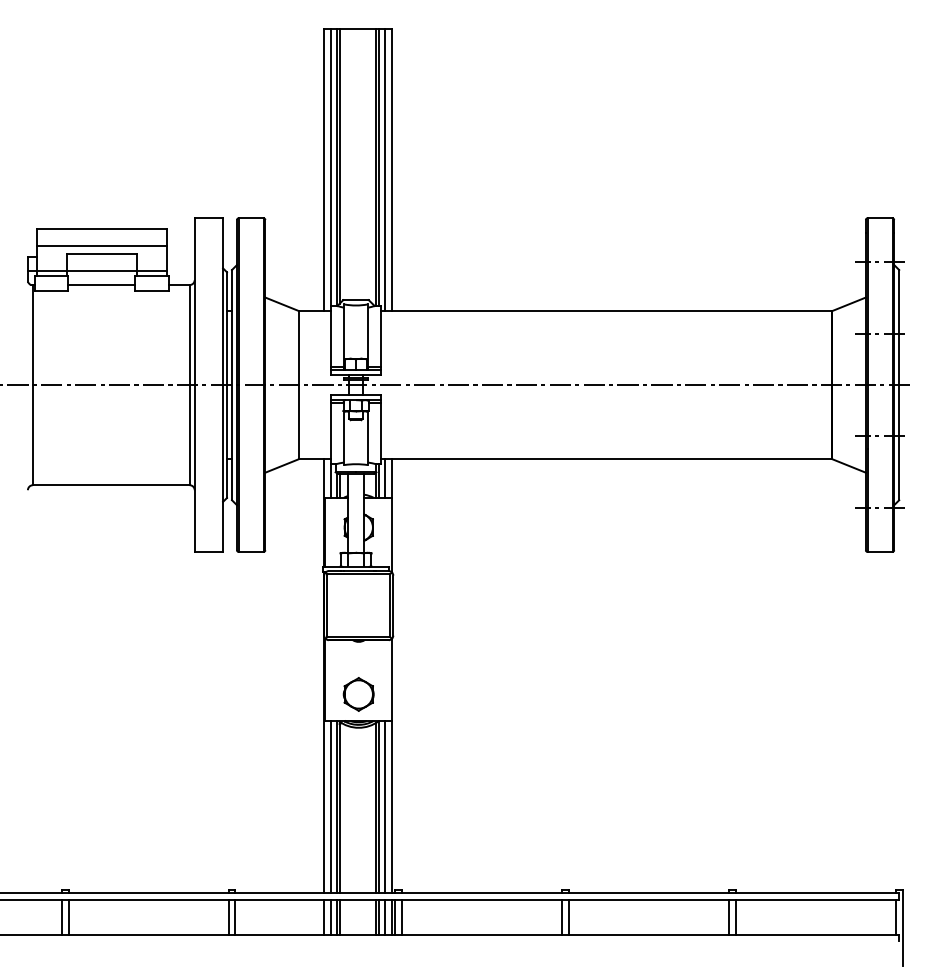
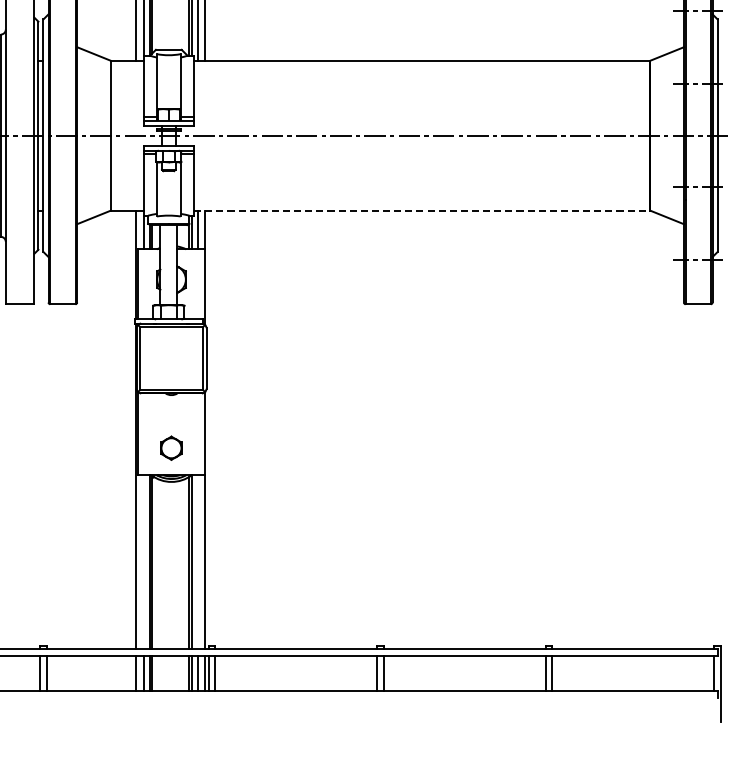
line: (606, 459) -> (421, 210), solid -> dashed
part: (358, 694) -> (171, 448), size x0.7
line: (331, 806) -> (144, 561), removed
line: (384, 806) -> (197, 561), removed

